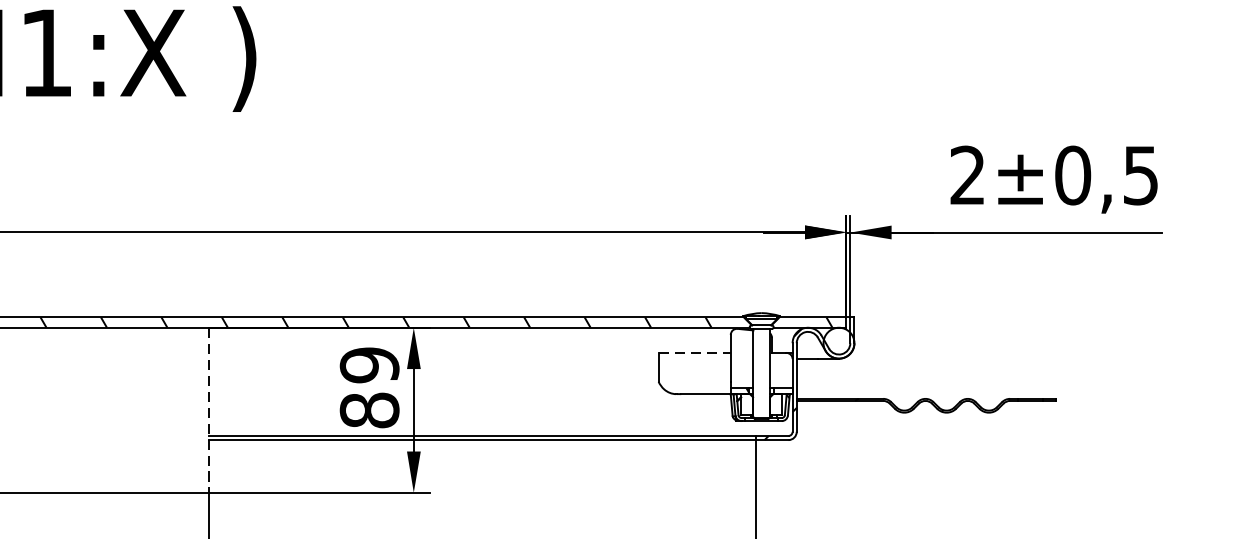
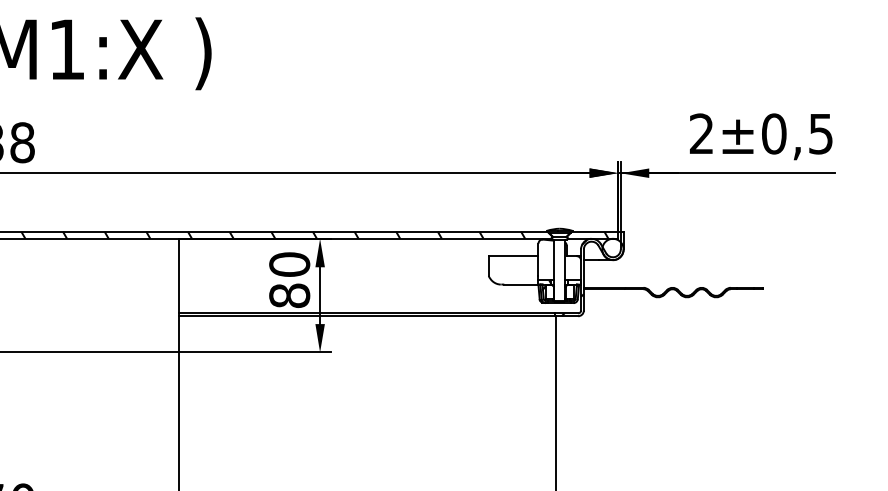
line: (694, 353) -> (513, 256), dashed -> solid
text: (369, 365) -> (289, 264), 89 -> 80
line: (209, 410) -> (179, 295), dashed -> solid

